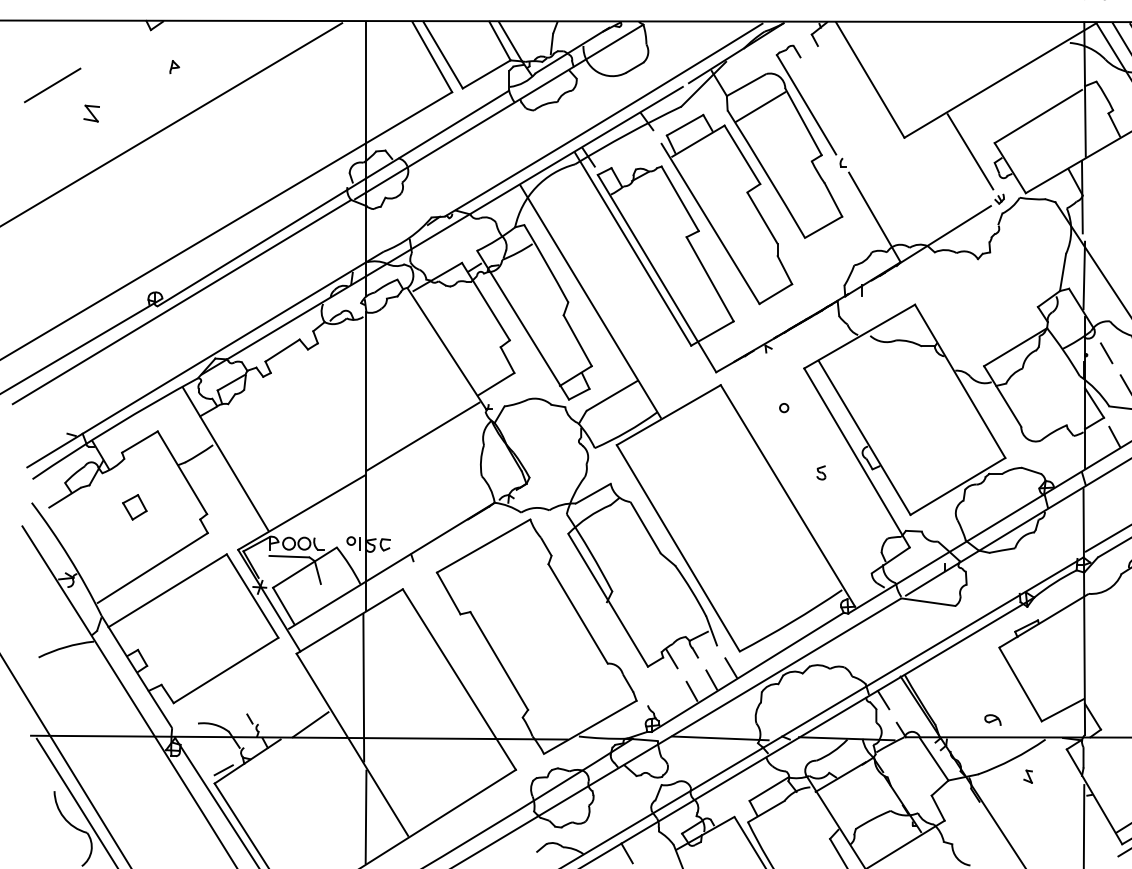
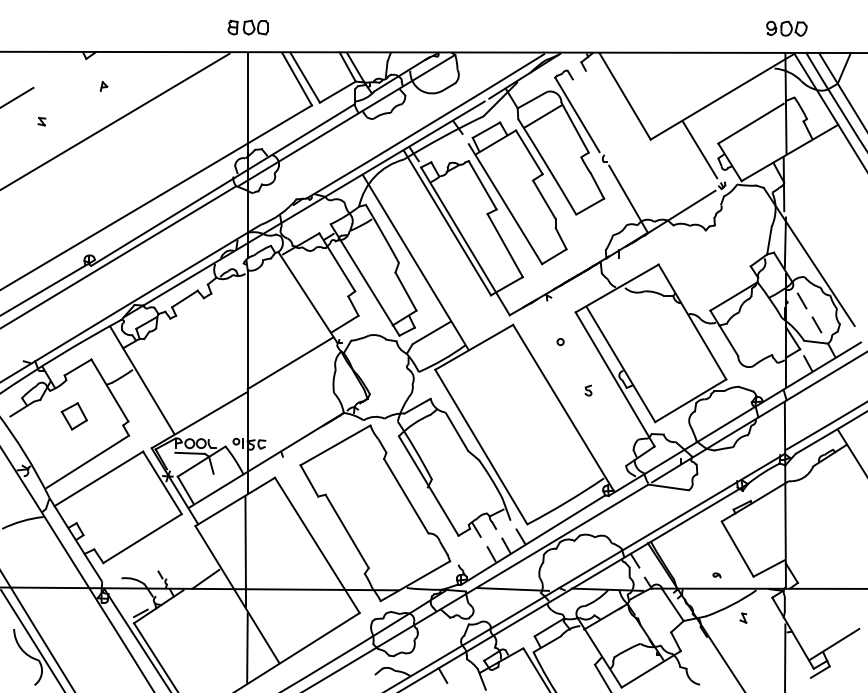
part: (91, 113) -> (41, 121), size x0.62
part: (133, 507) -> (73, 416), size x1.43
part: (992, 719) -> (716, 575), size x0.62

